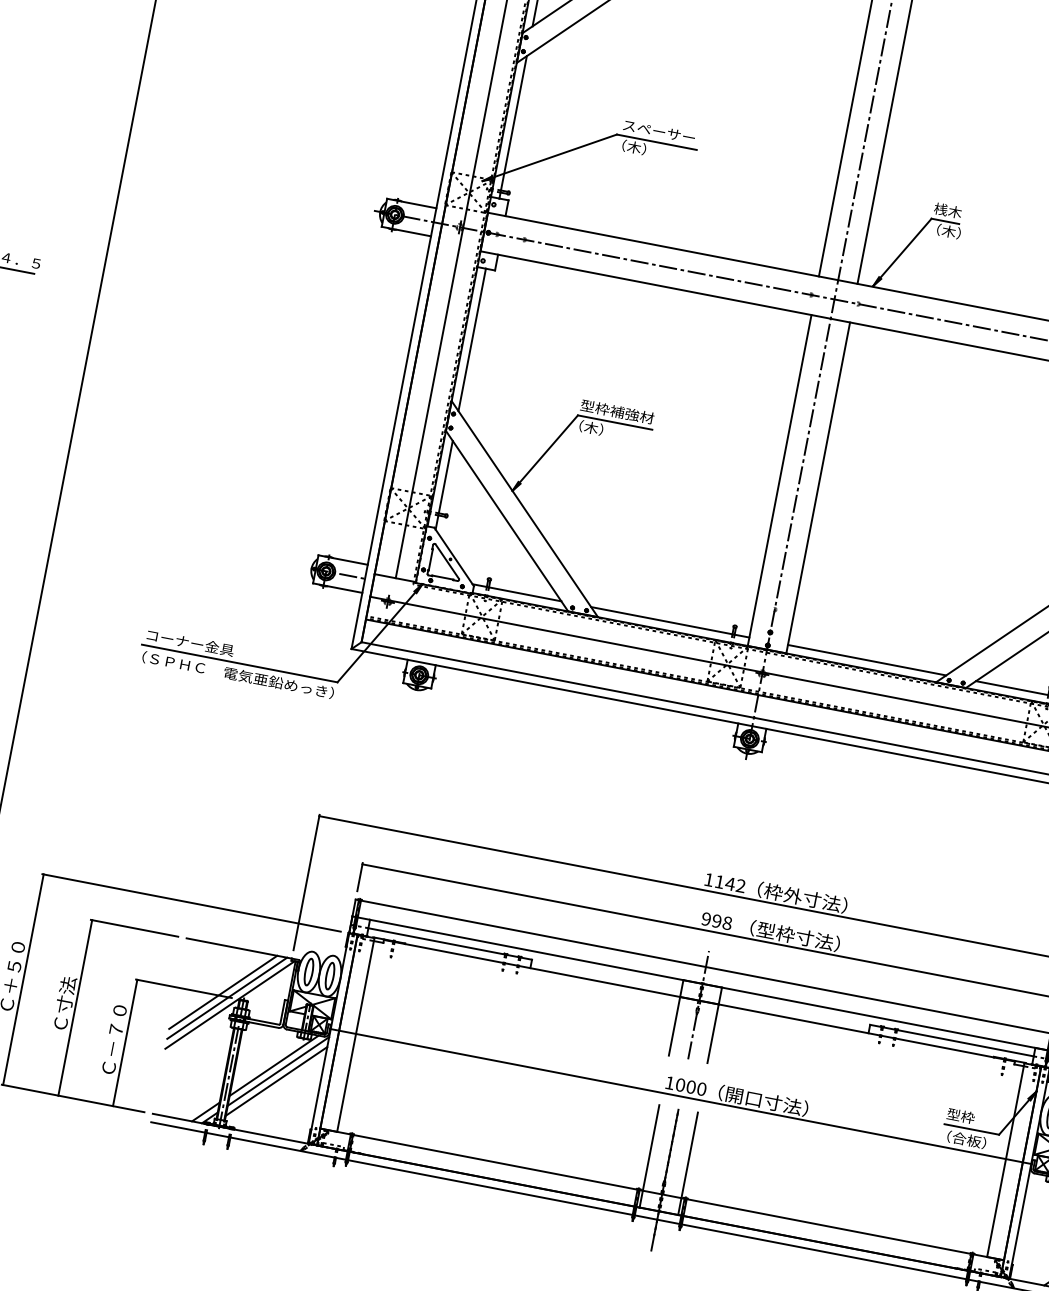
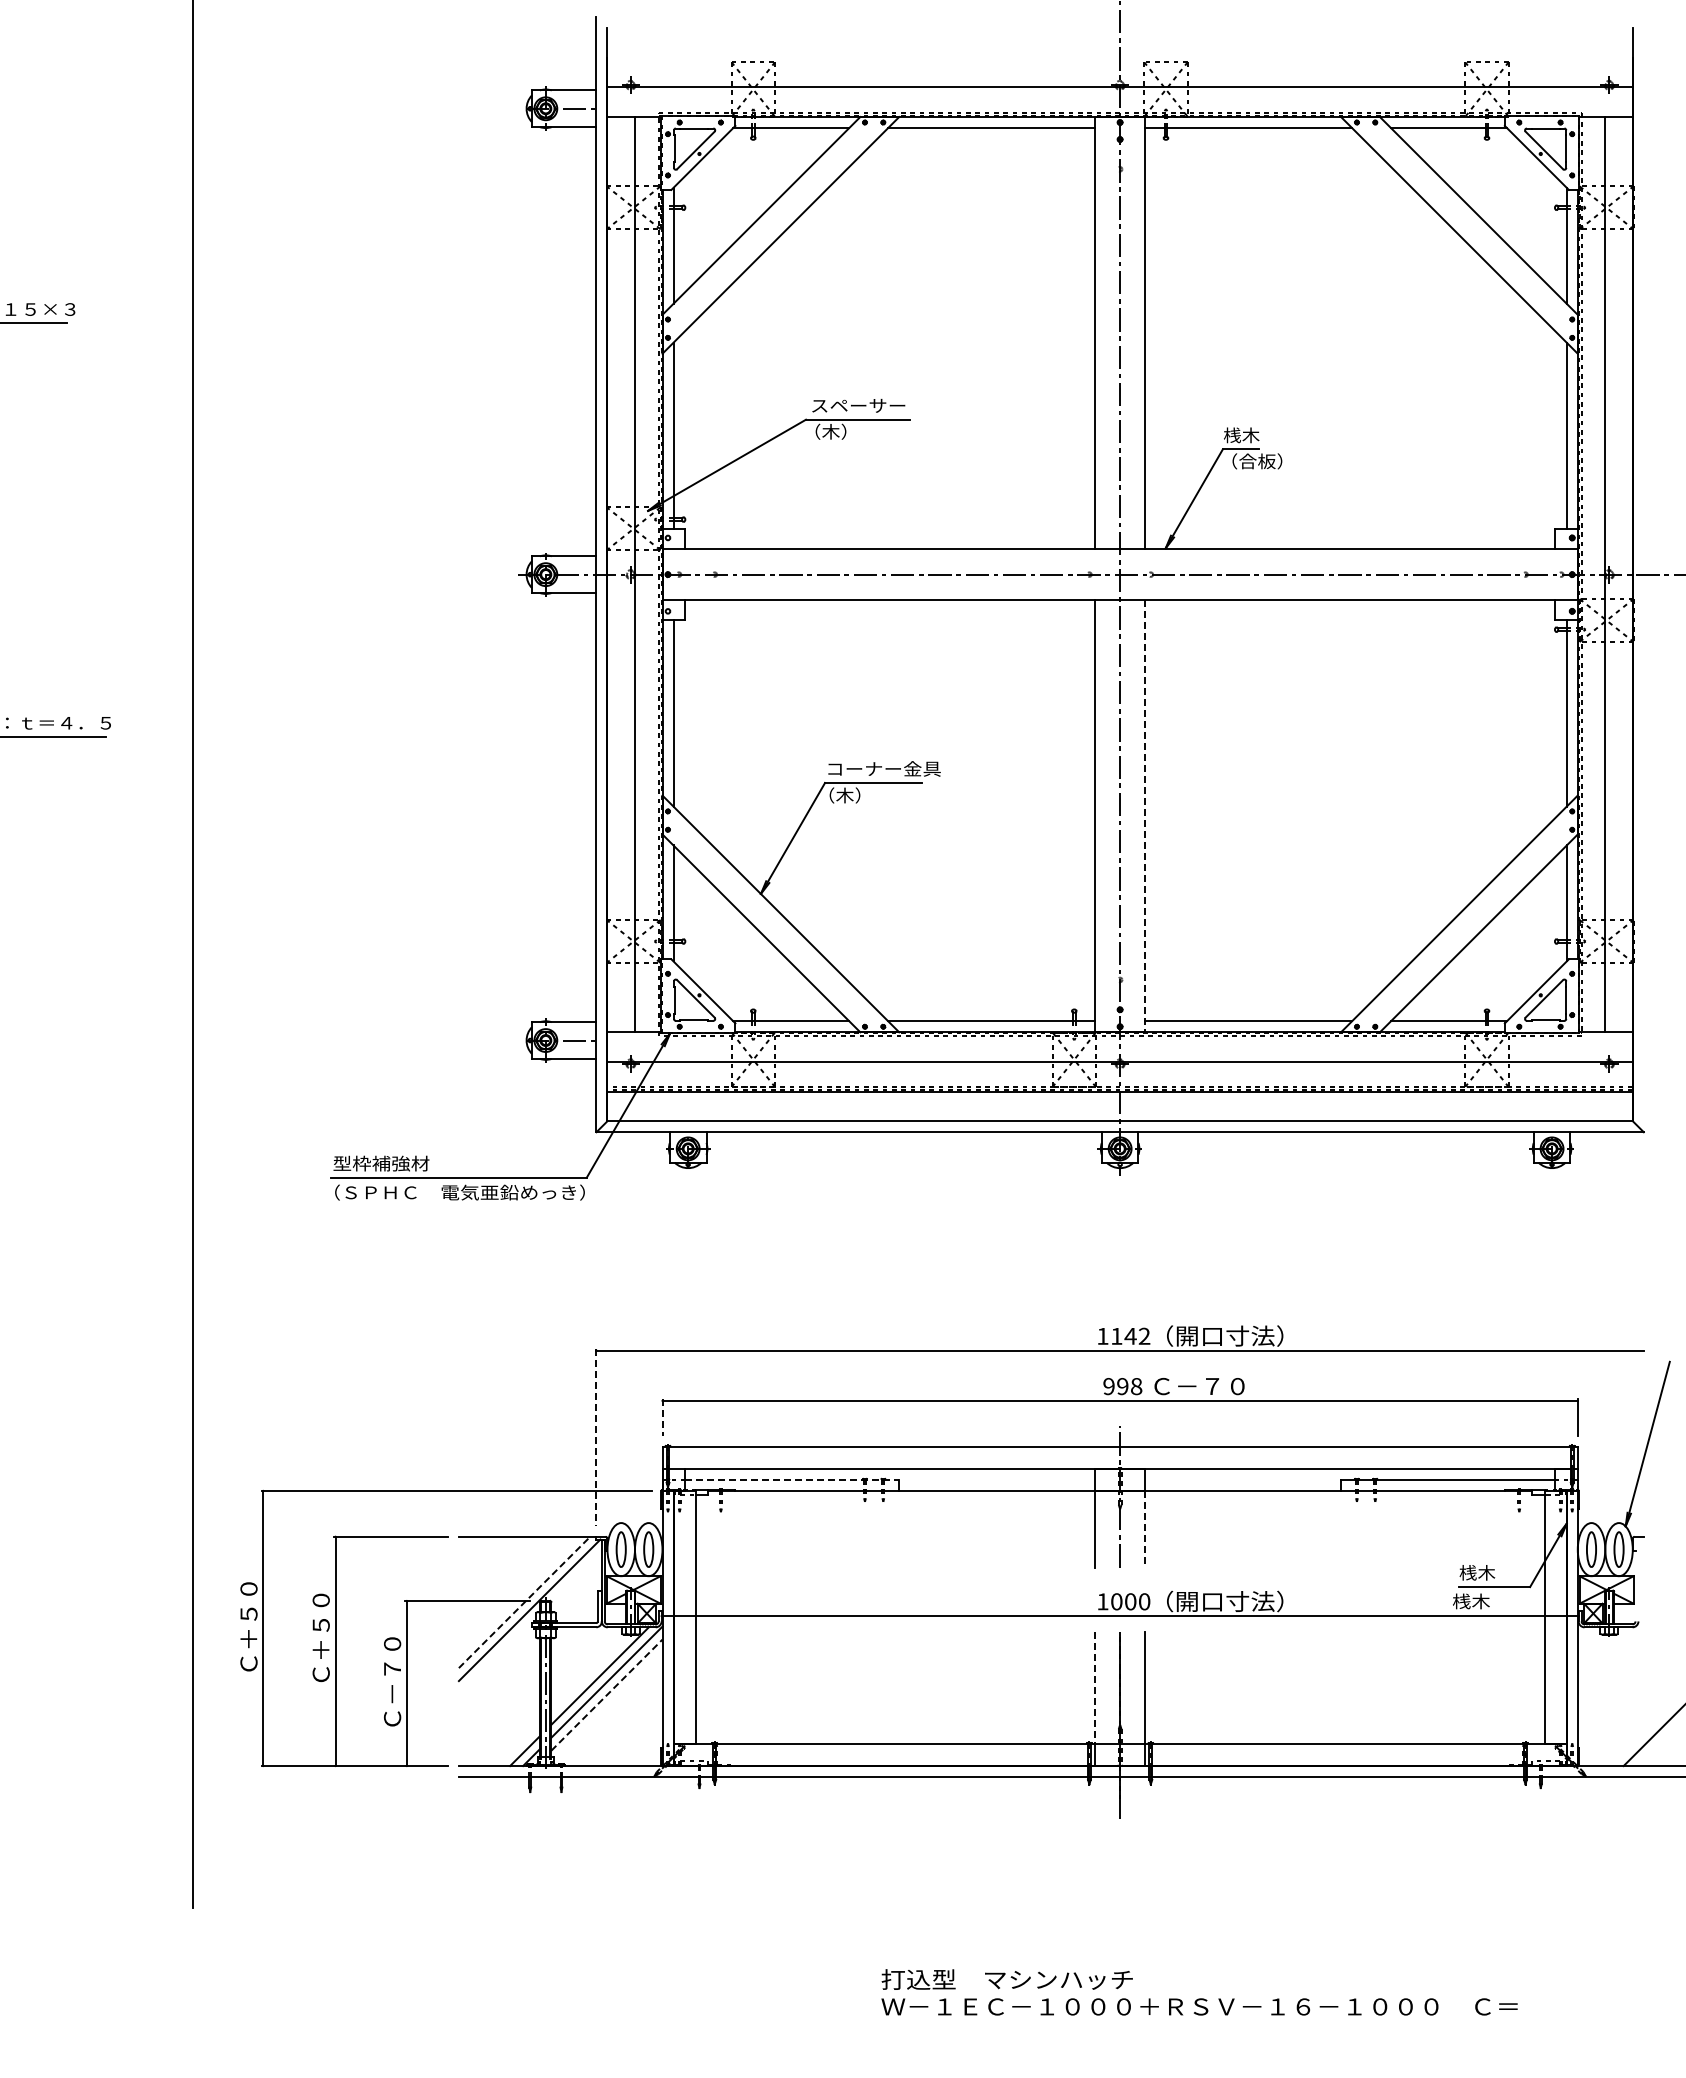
text: (958, 233) -> (1260, 461), （木） -> （合板）
text: (624, 412) -> (883, 768), 型枠補強材 -> コーナー金具
line: (818, 488) -> (1145, 816), solid -> dashed
text: (189, 642) -> (390, 1163), コーナー金具 -> 型枠補強材
line: (359, 877) -> (662, 1418), solid -> dashed
line: (306, 882) -> (596, 1437), solid -> dashed
text: (783, 893) -> (1199, 1335), （枠外寸法） -> （開口寸法）
text: (790, 934) -> (1218, 1385), （型枠寸法） -> Ｃ－７０
line: (450, 943) -> (792, 1479), solid -> dashed
text: (67, 987) -> (320, 1627), Ｃ寸法 -> Ｃ＋５０
line: (222, 991) -> (517, 1595), removed
line: (227, 998) -> (524, 1602), solid -> dashed
line: (713, 1033) -> (1145, 1529), solid -> dashed
line: (276, 1081) -> (606, 1695), solid -> dashed
text: (960, 1115) -> (1477, 1572), 型枠 -> 桟木
text: (962, 1139) -> (1484, 1601), （合板） -> 桟木
line: (650, 1148) -> (1094, 1688), solid -> dashed

